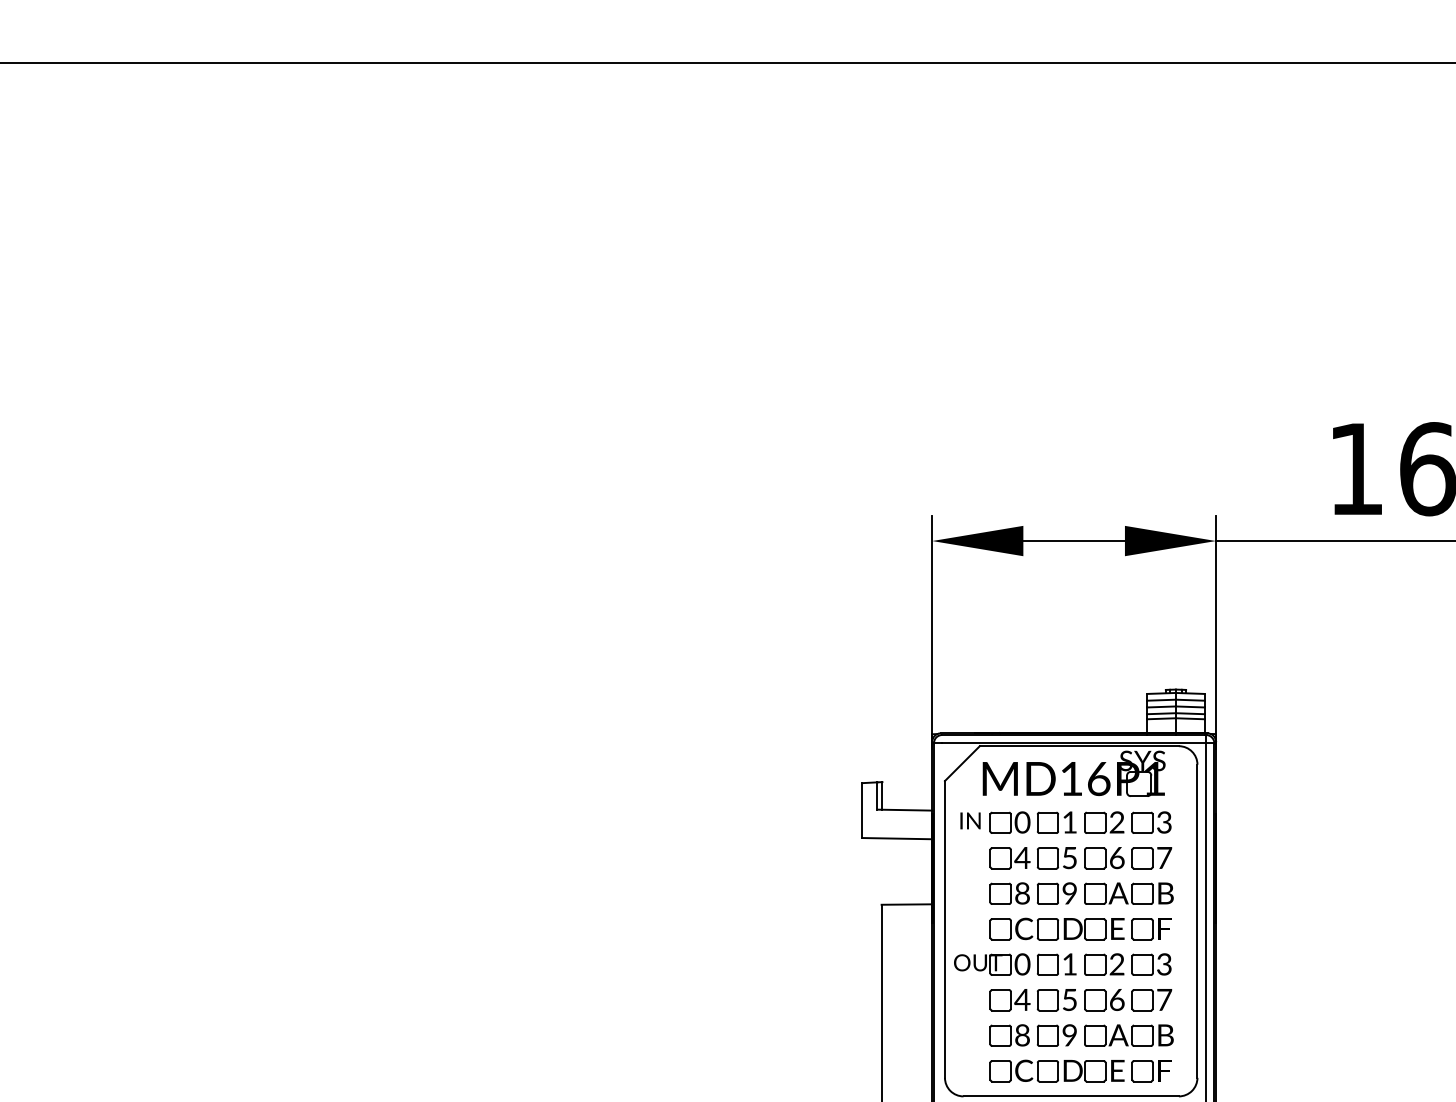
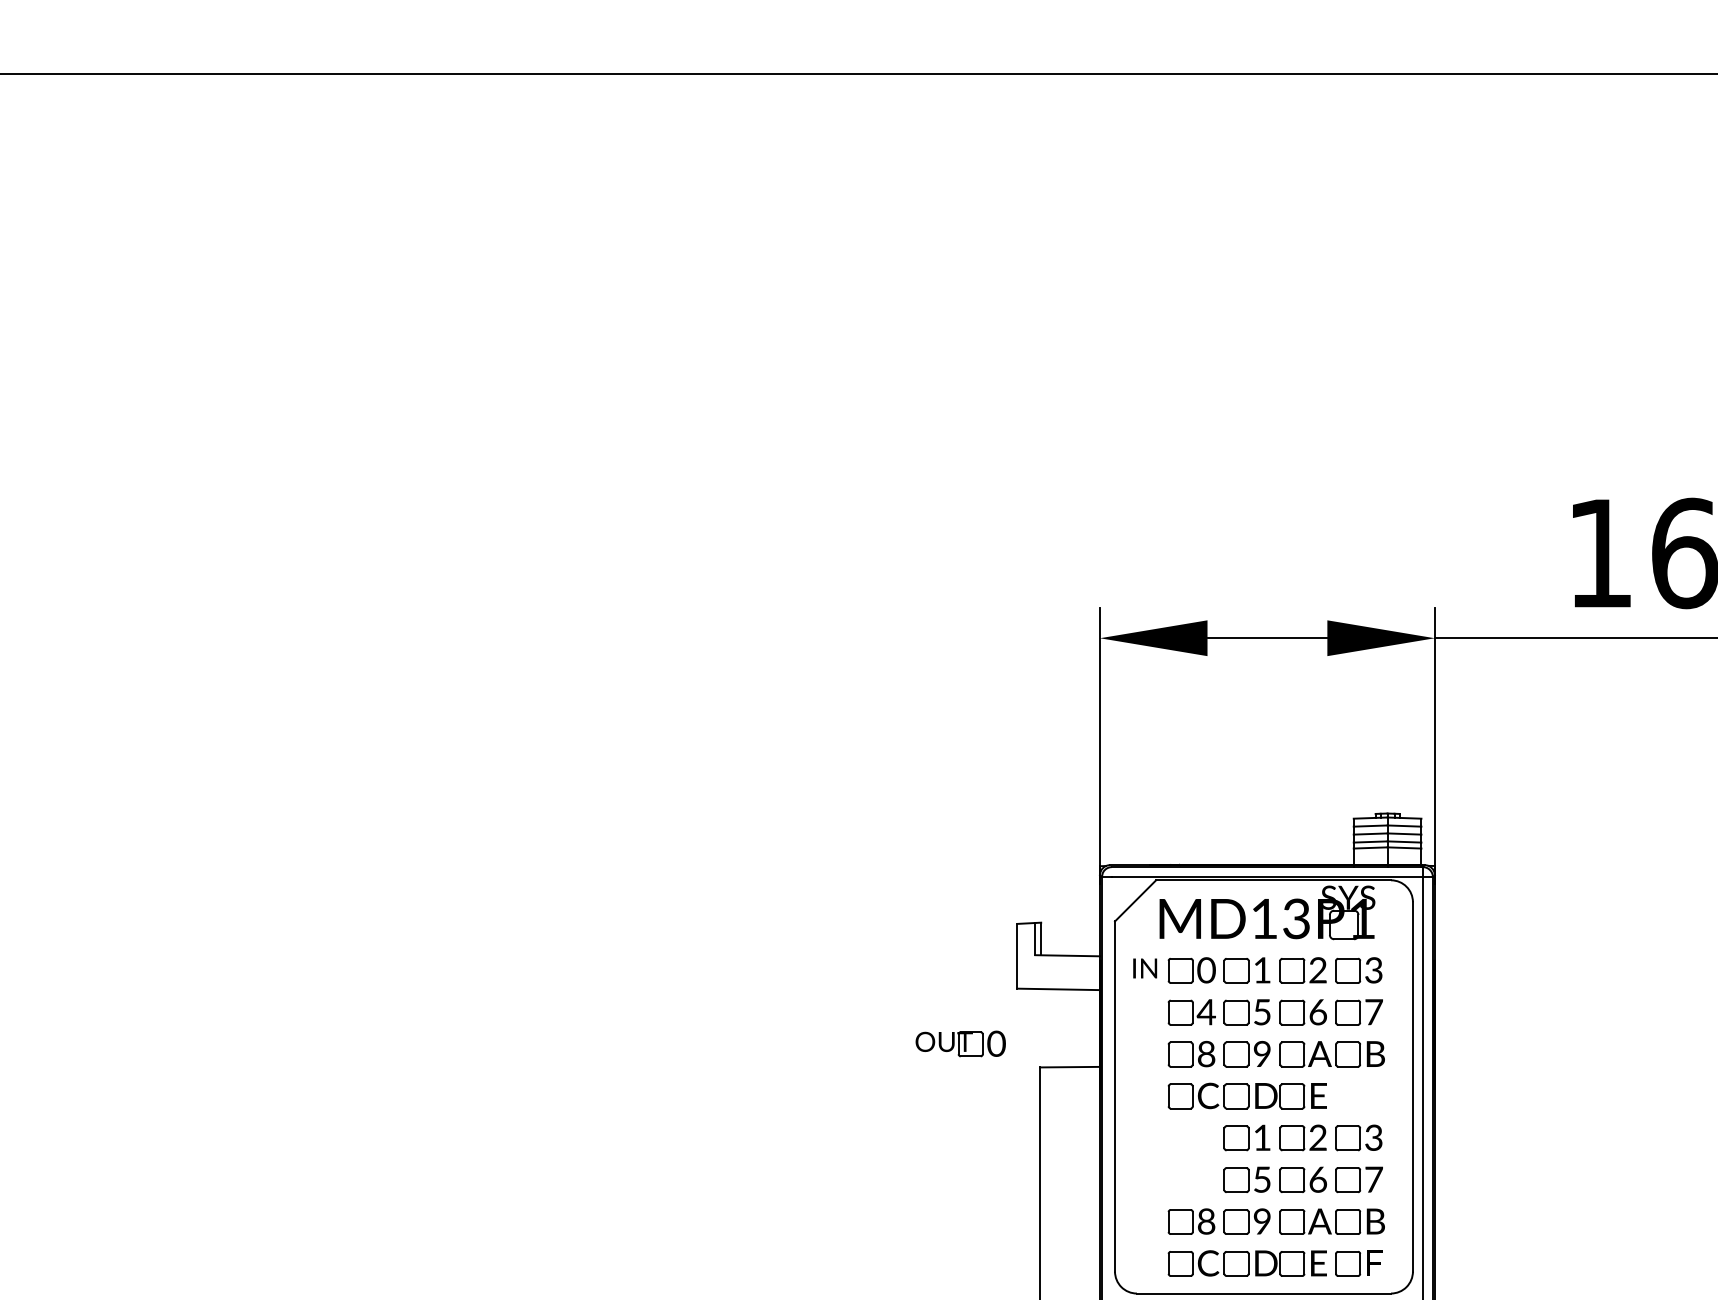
text: (1098, 778) -> (1296, 918), MD16P1 -> MD13P1
part: (1151, 929) -> (1358, 1096), removed
part: (991, 964) -> (960, 1043), moved
part: (1009, 999) -> (1191, 1179), removed

